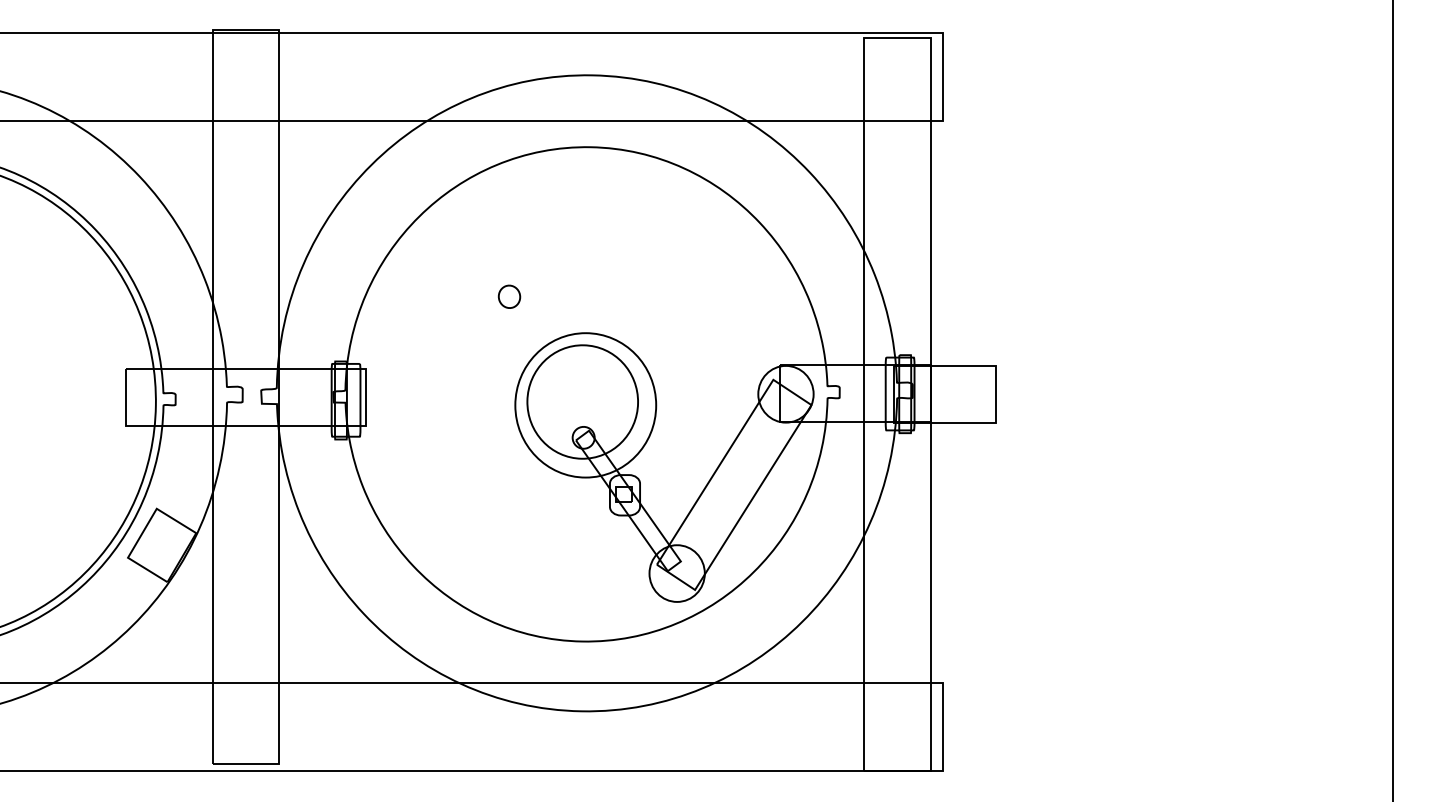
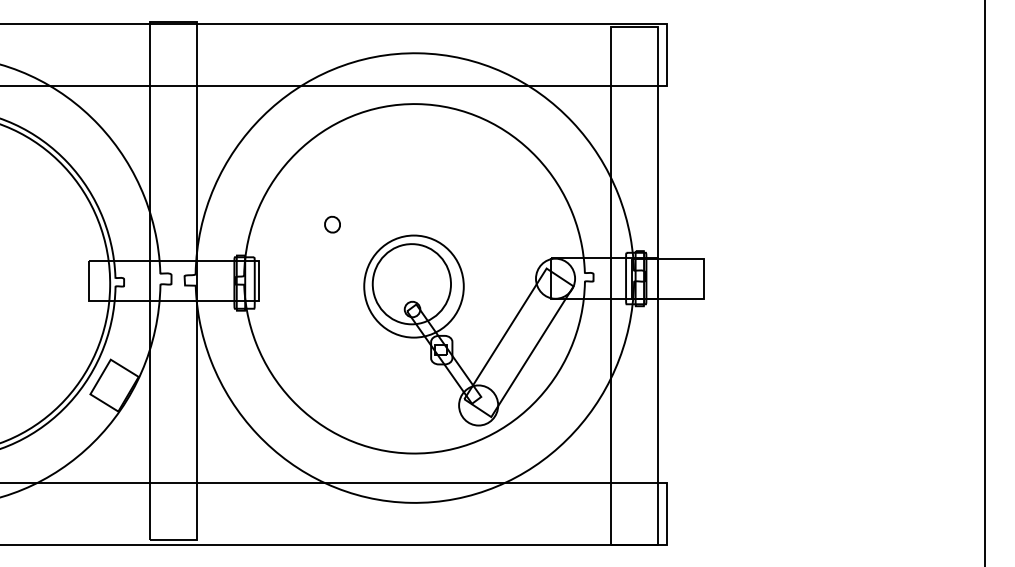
part: (509, 296) -> (332, 224), moved

